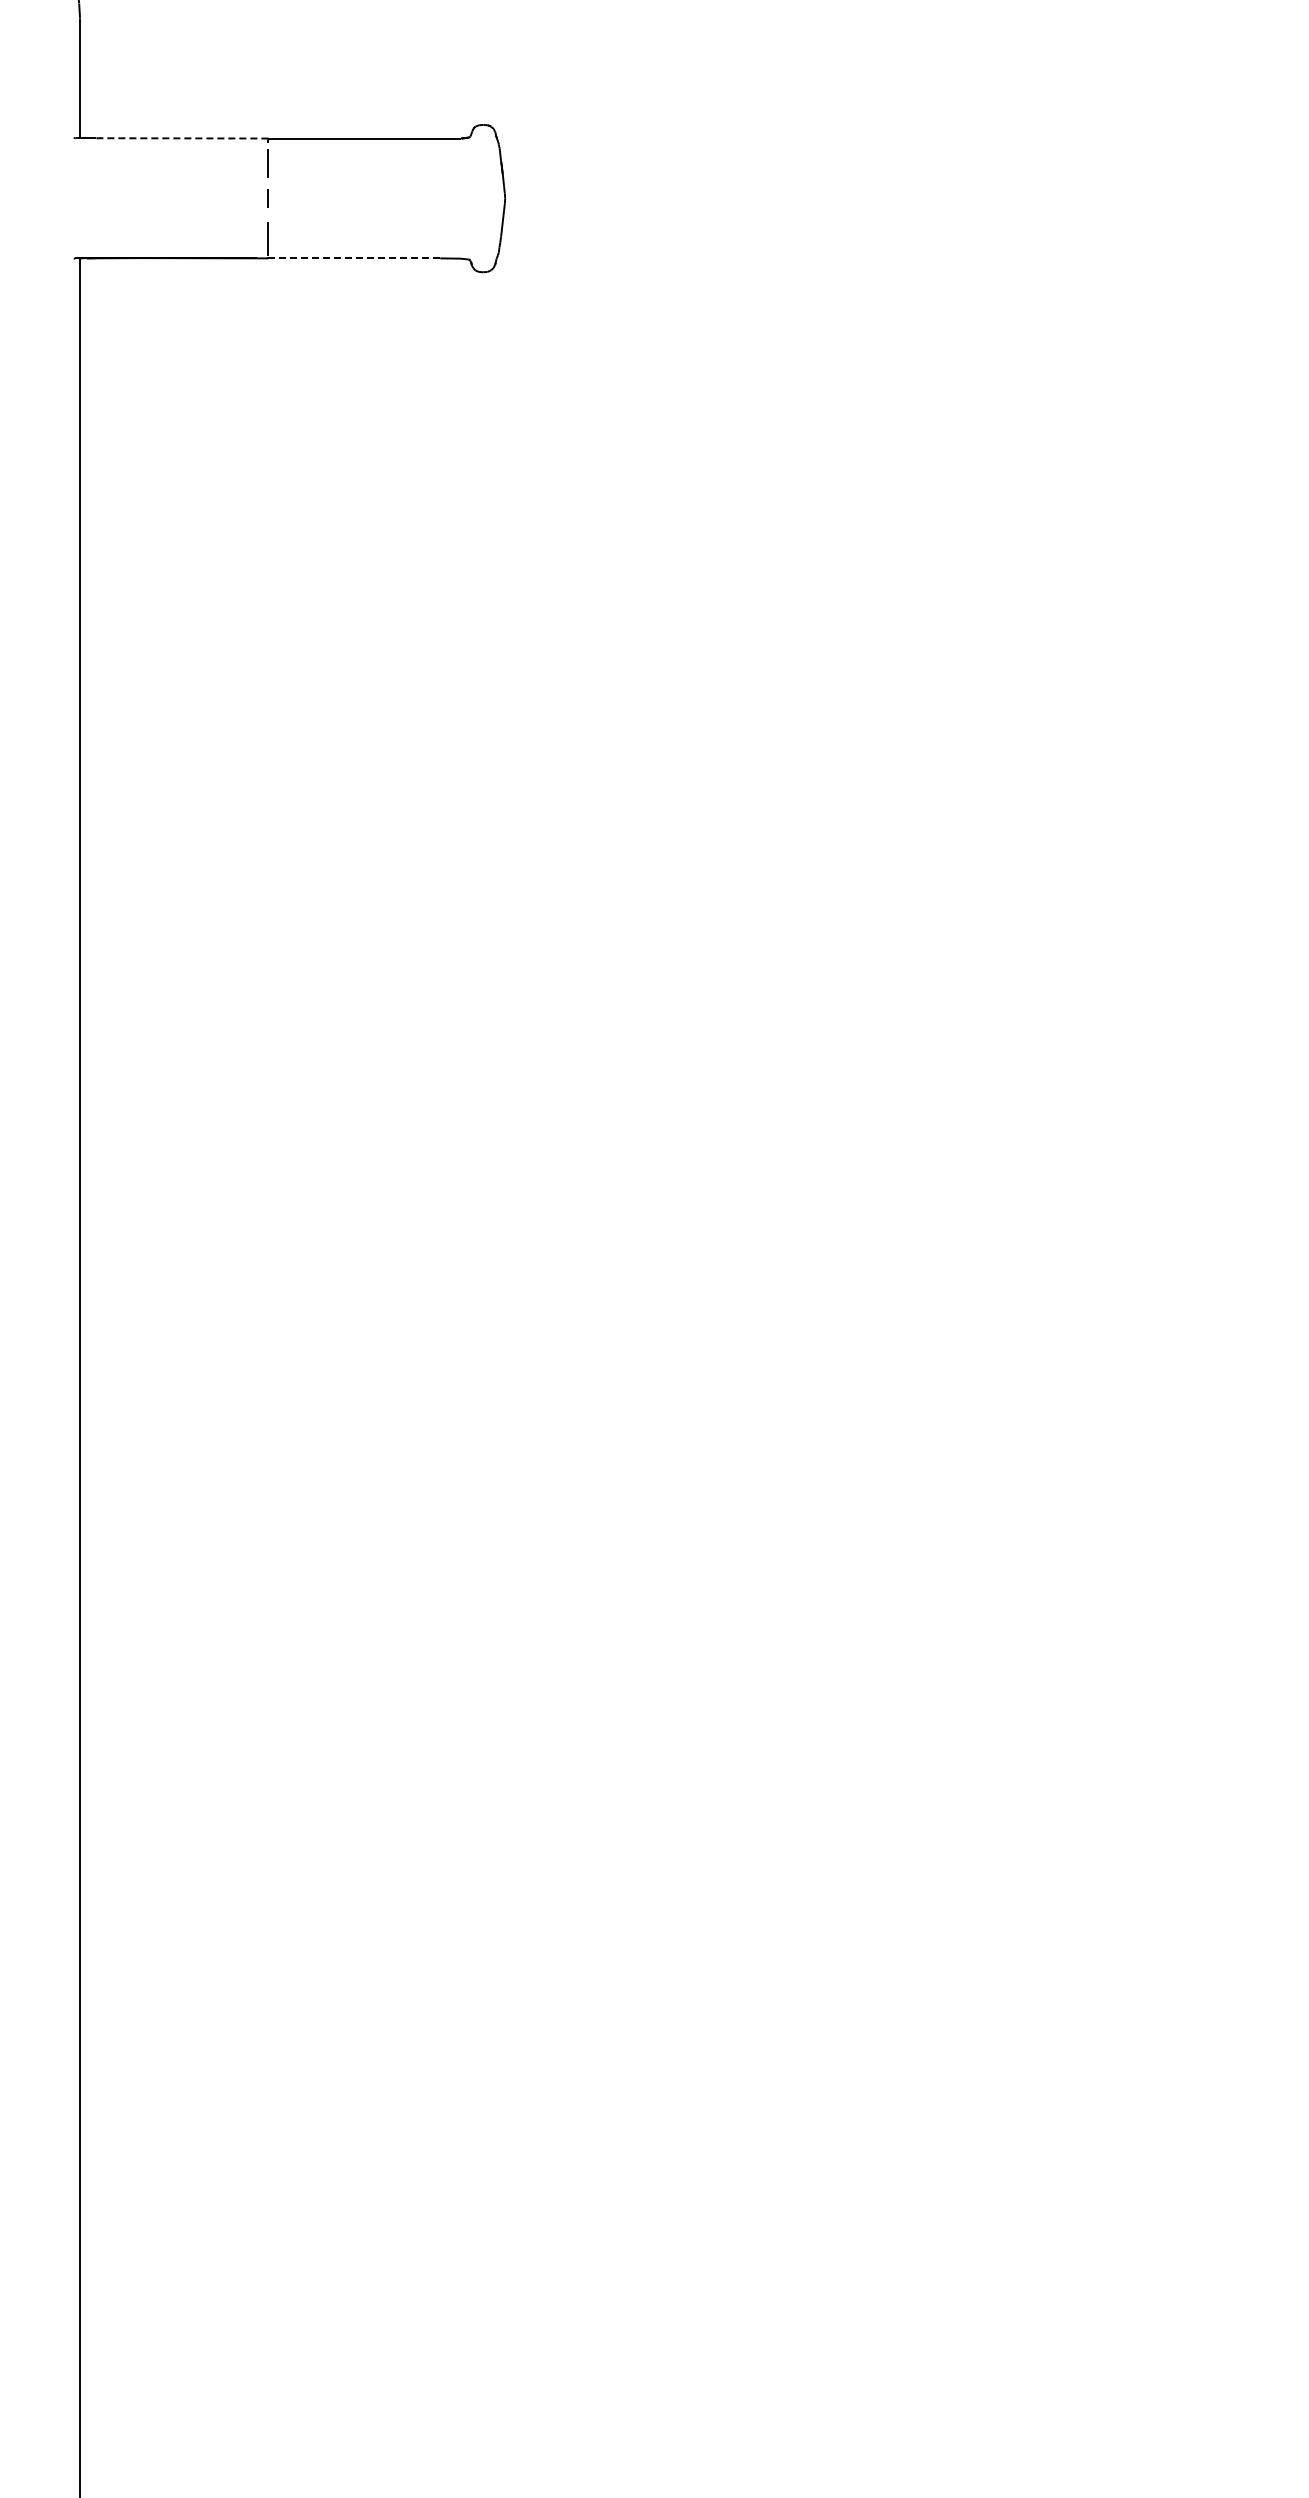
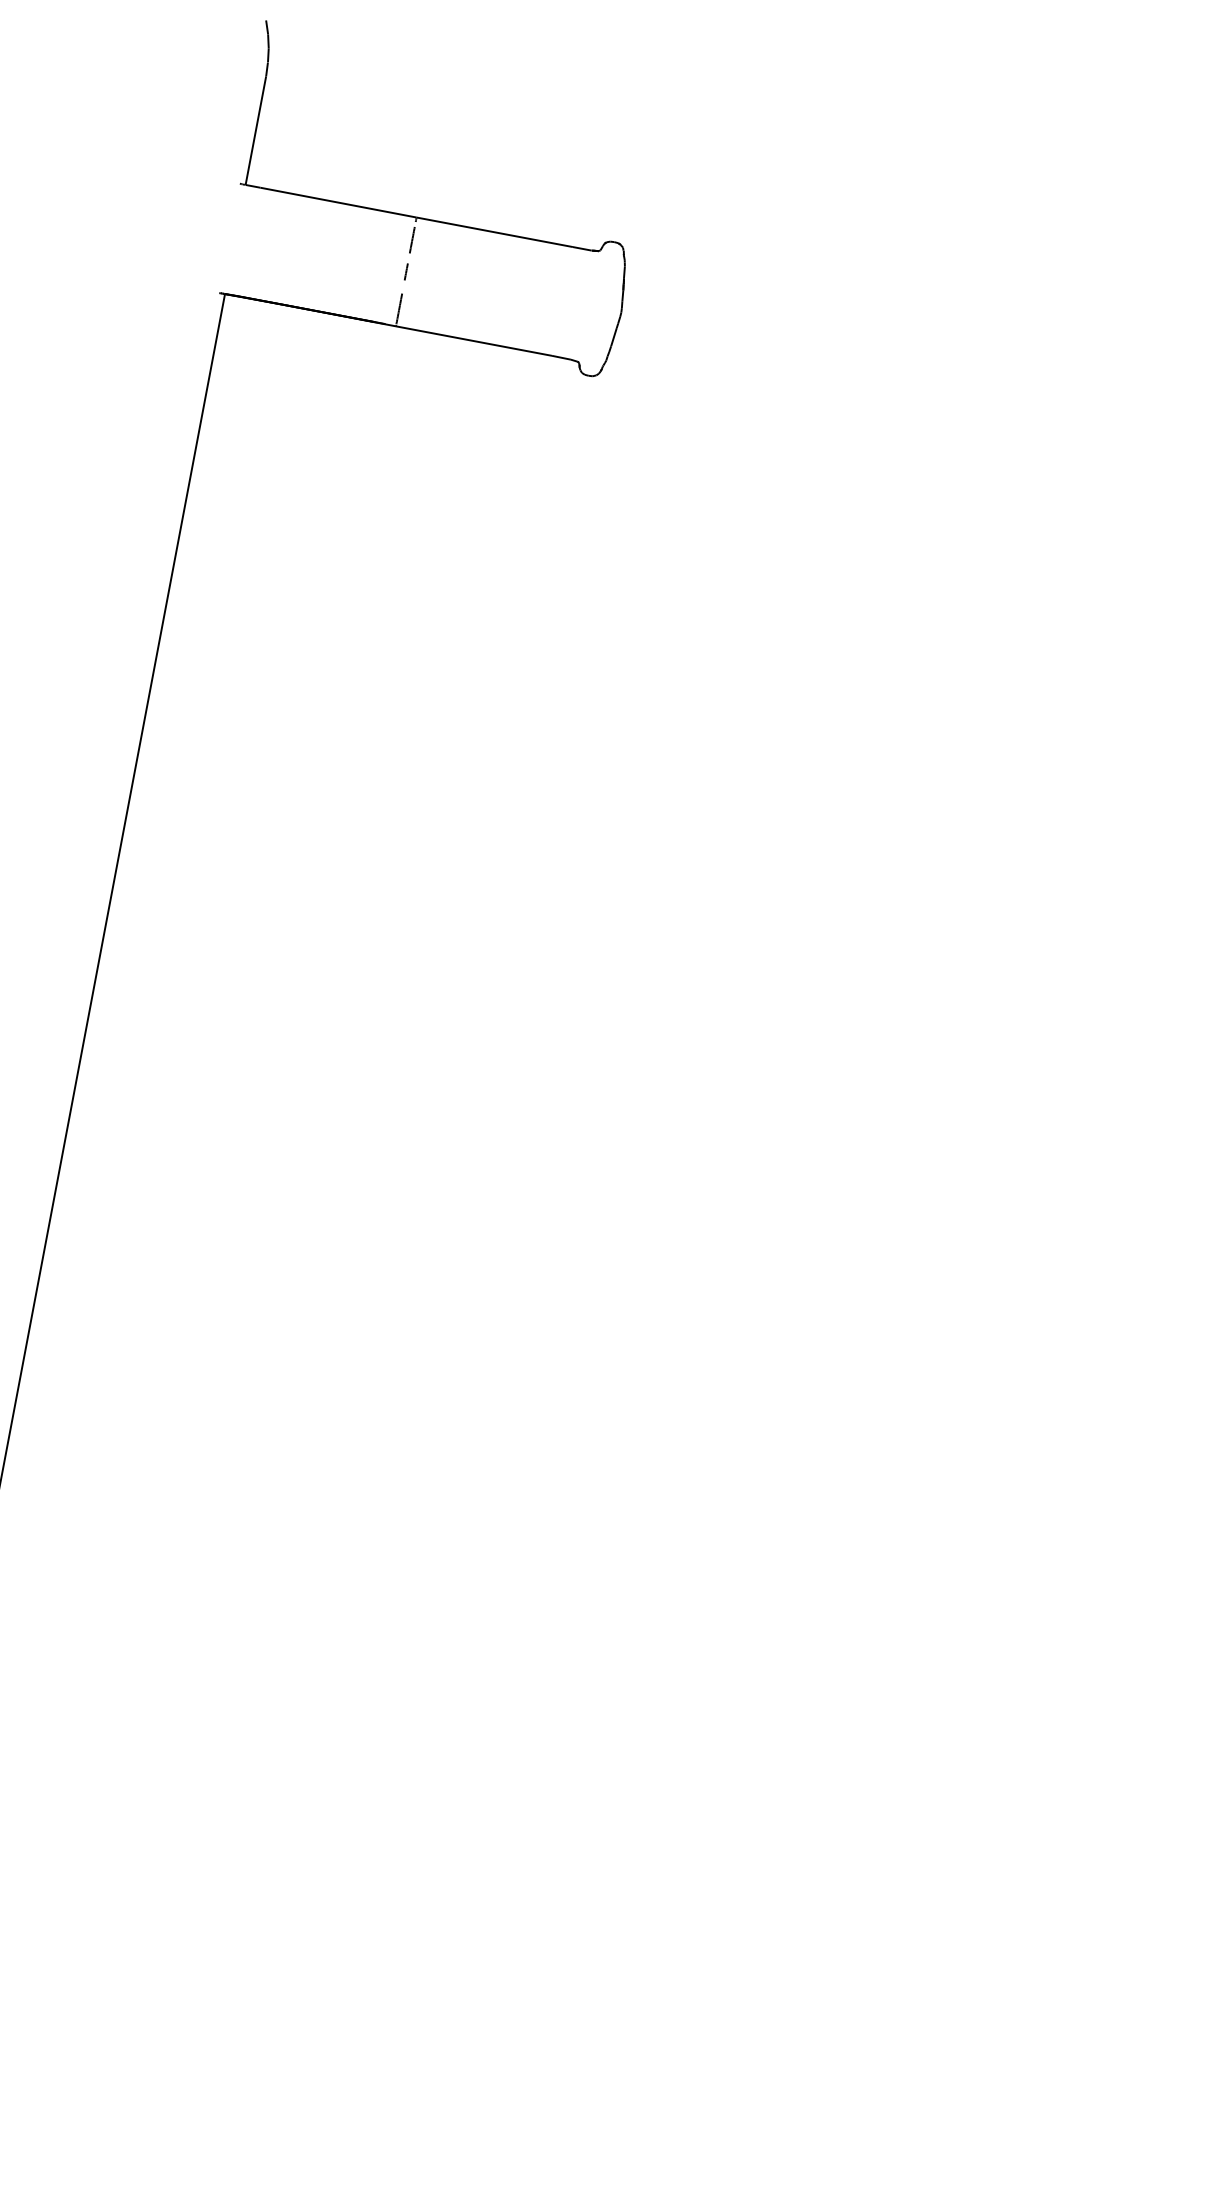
line: (181, 138) -> (337, 202), dashed -> solid
line: (354, 258) -> (474, 341), dashed -> solid

